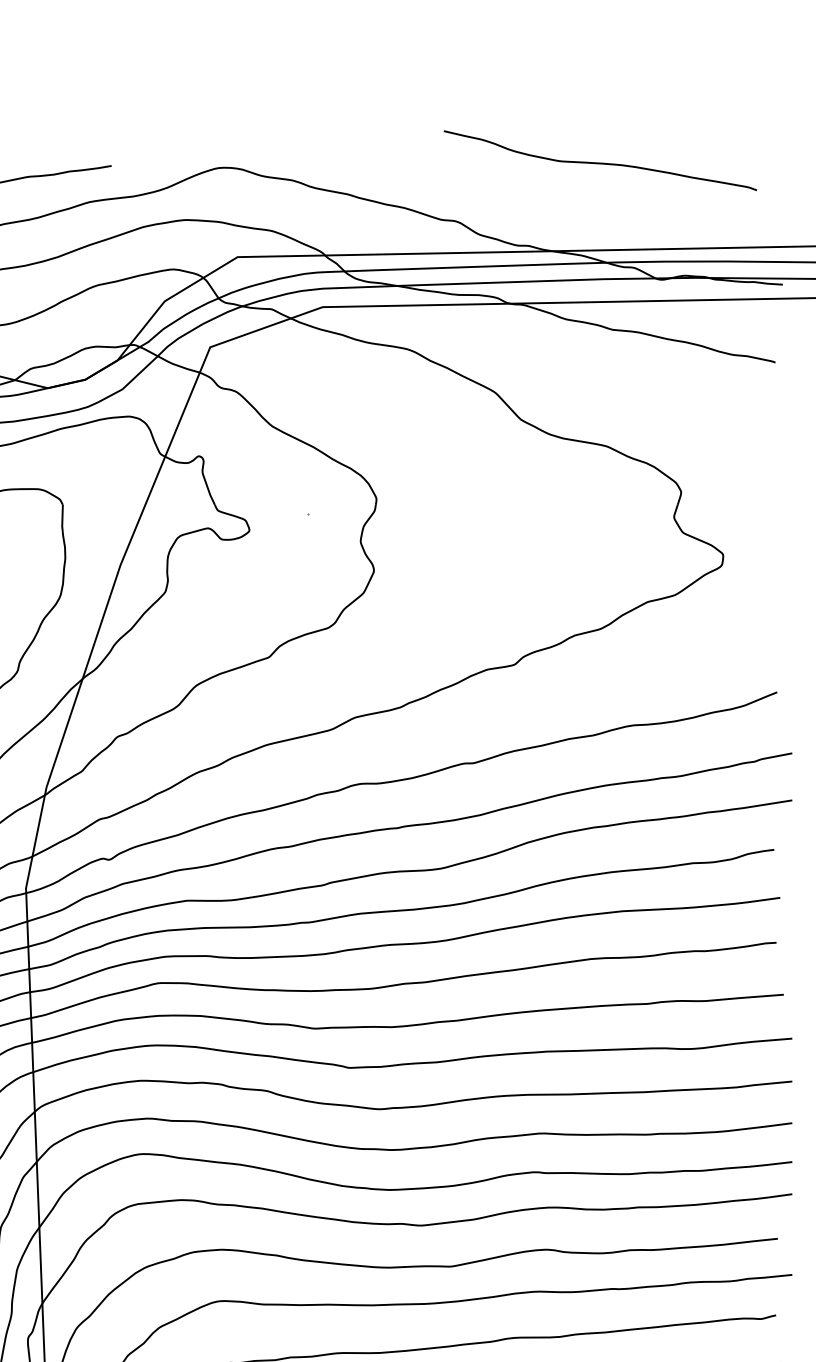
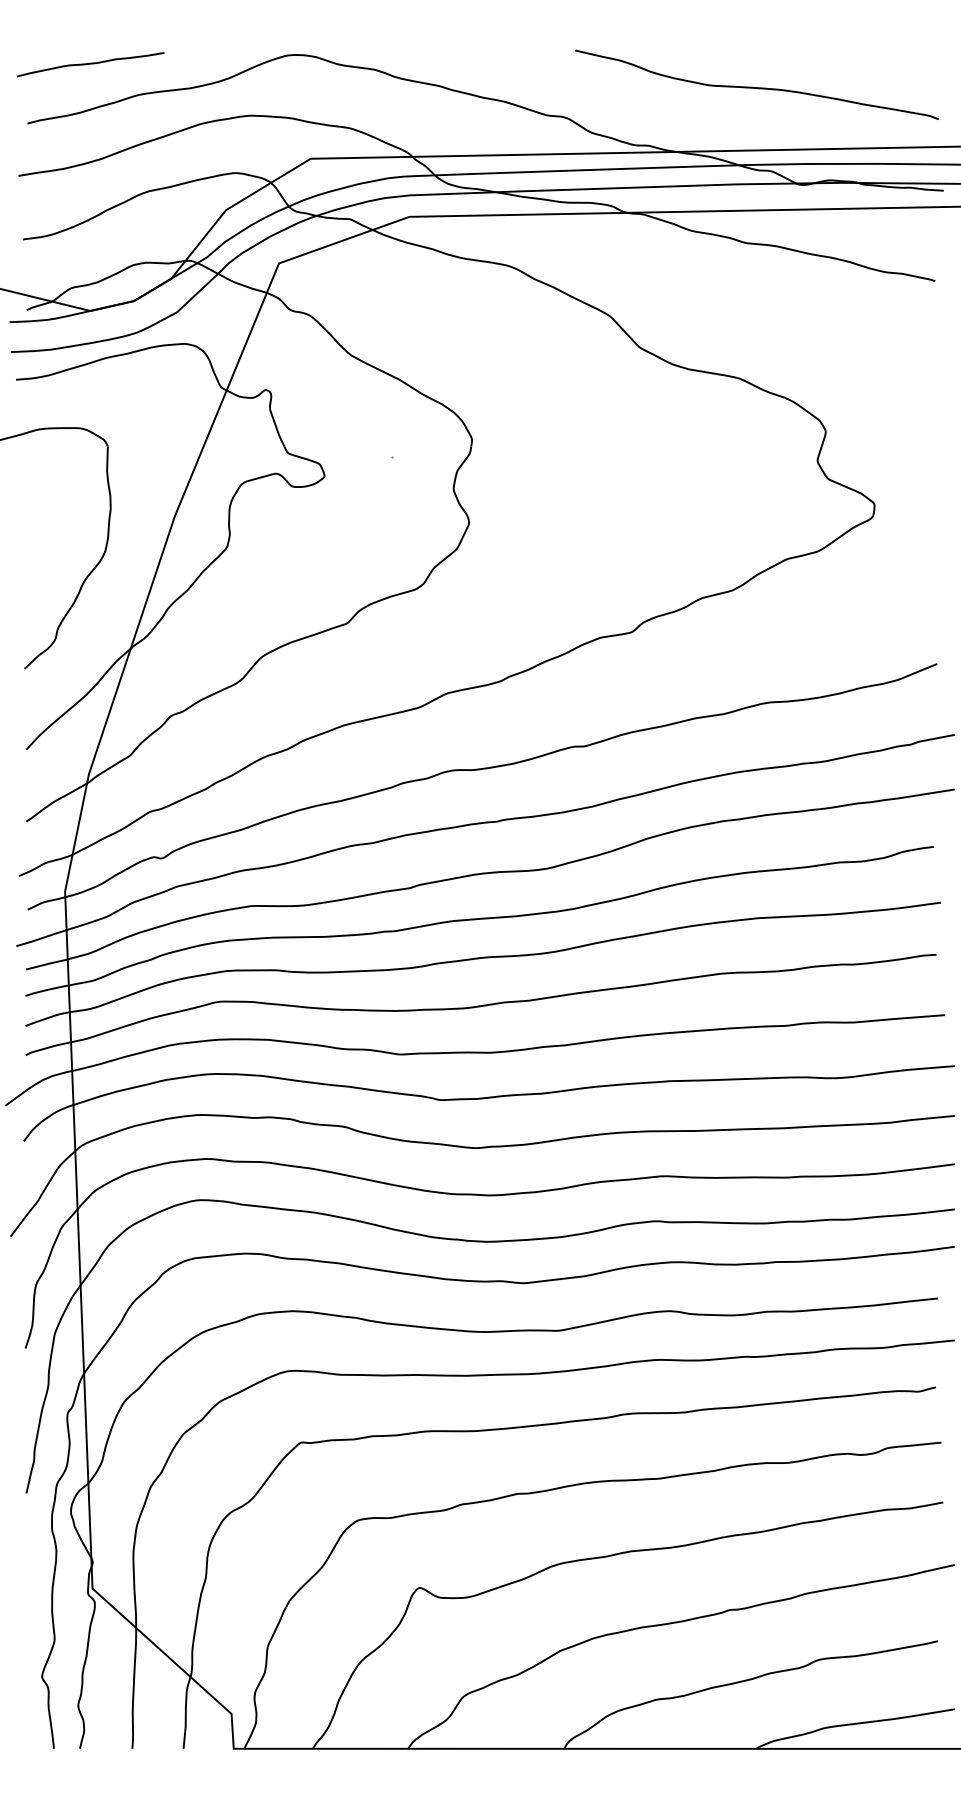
curve: (600, 163) -> (756, 87), moved

